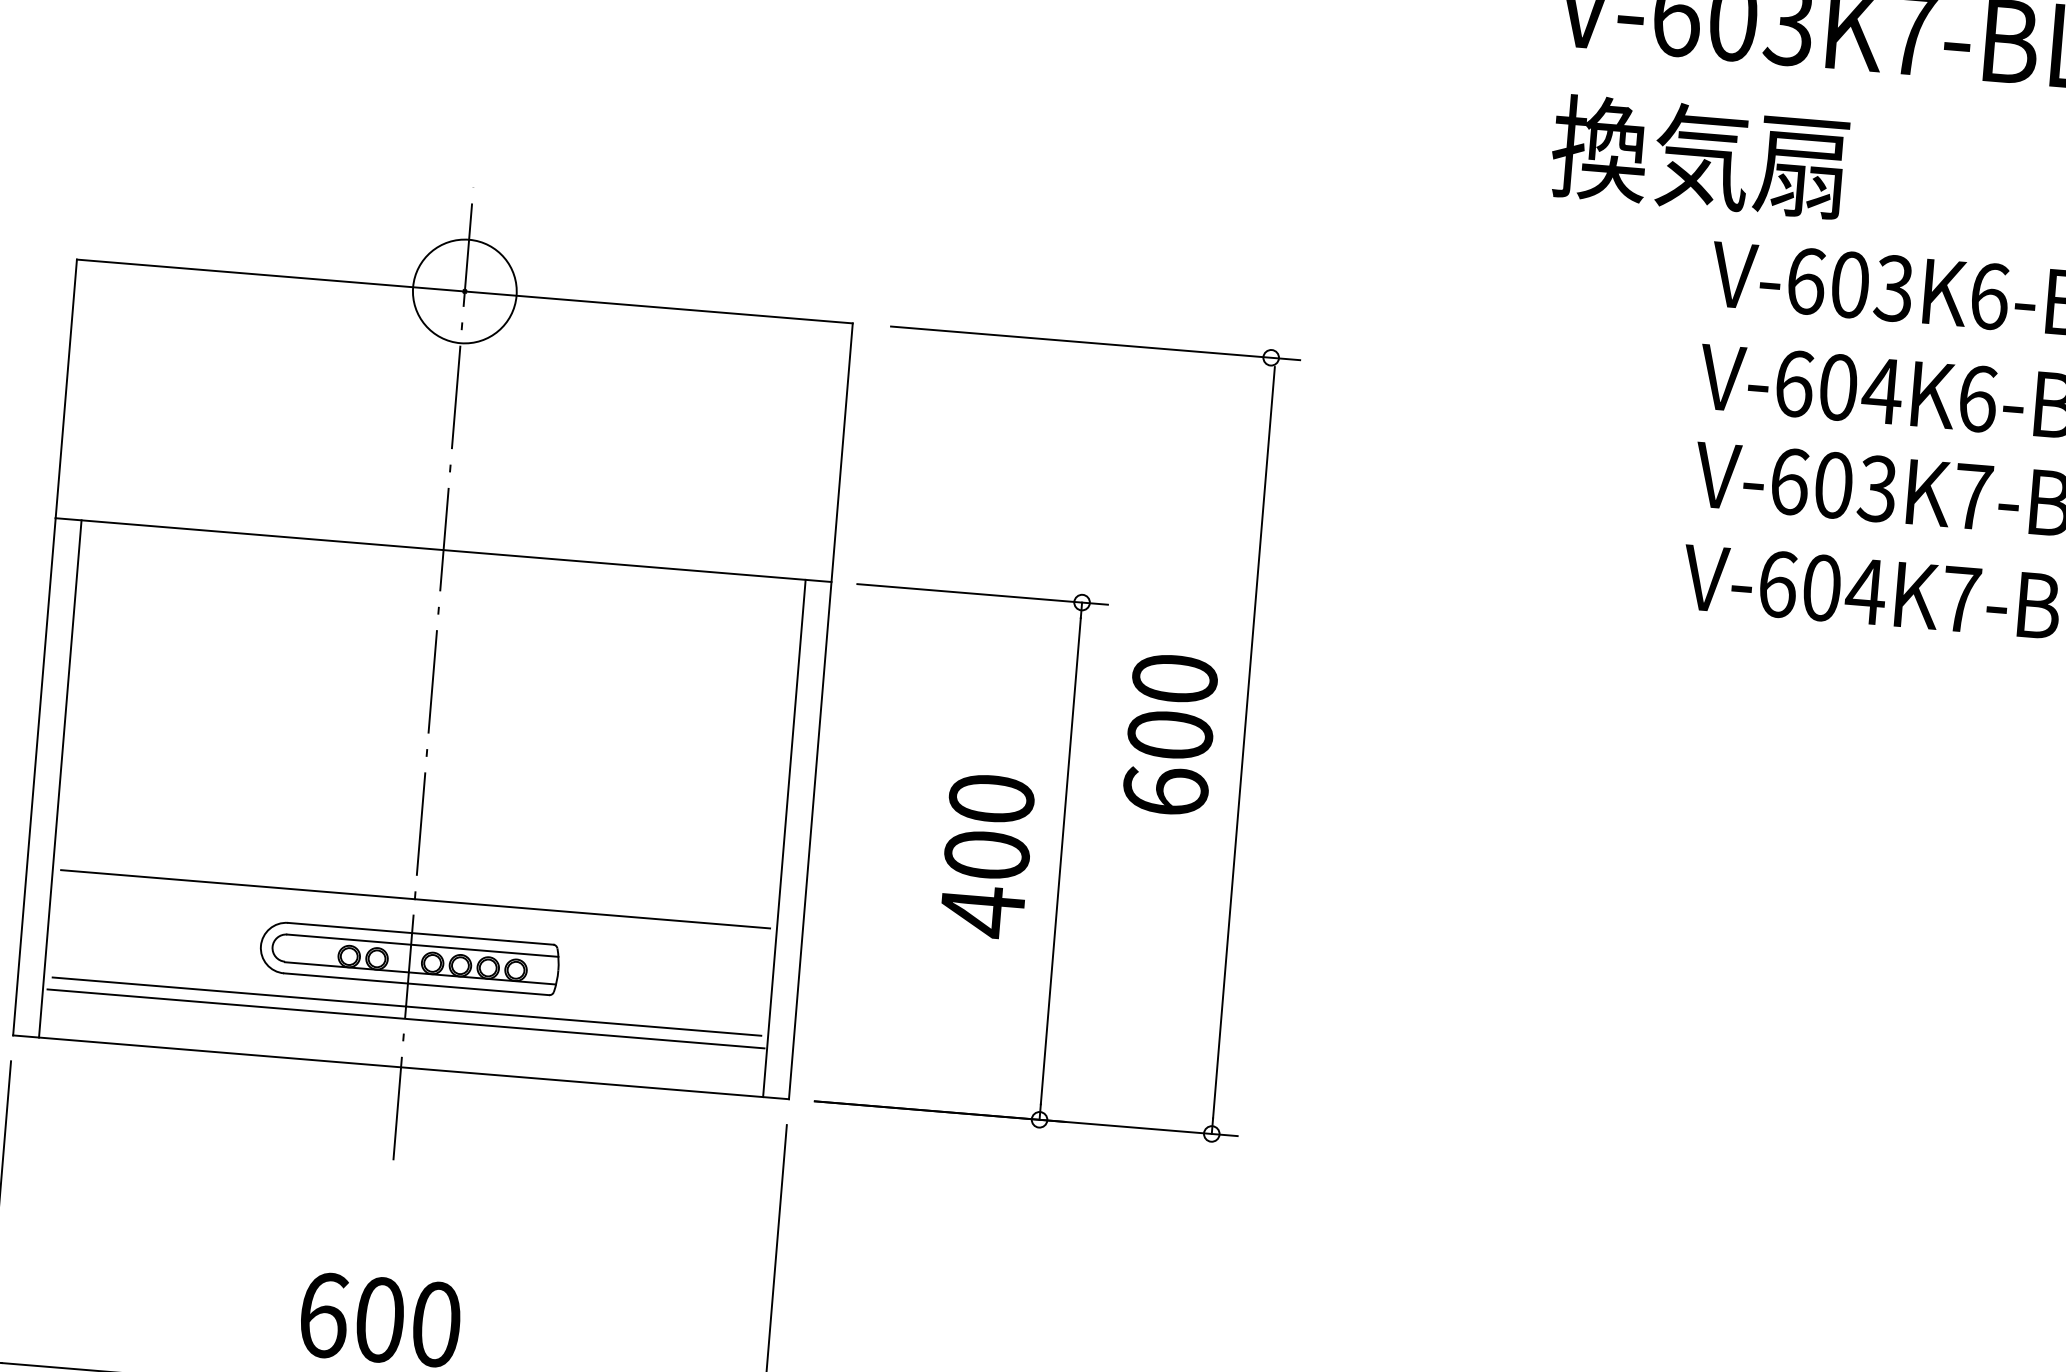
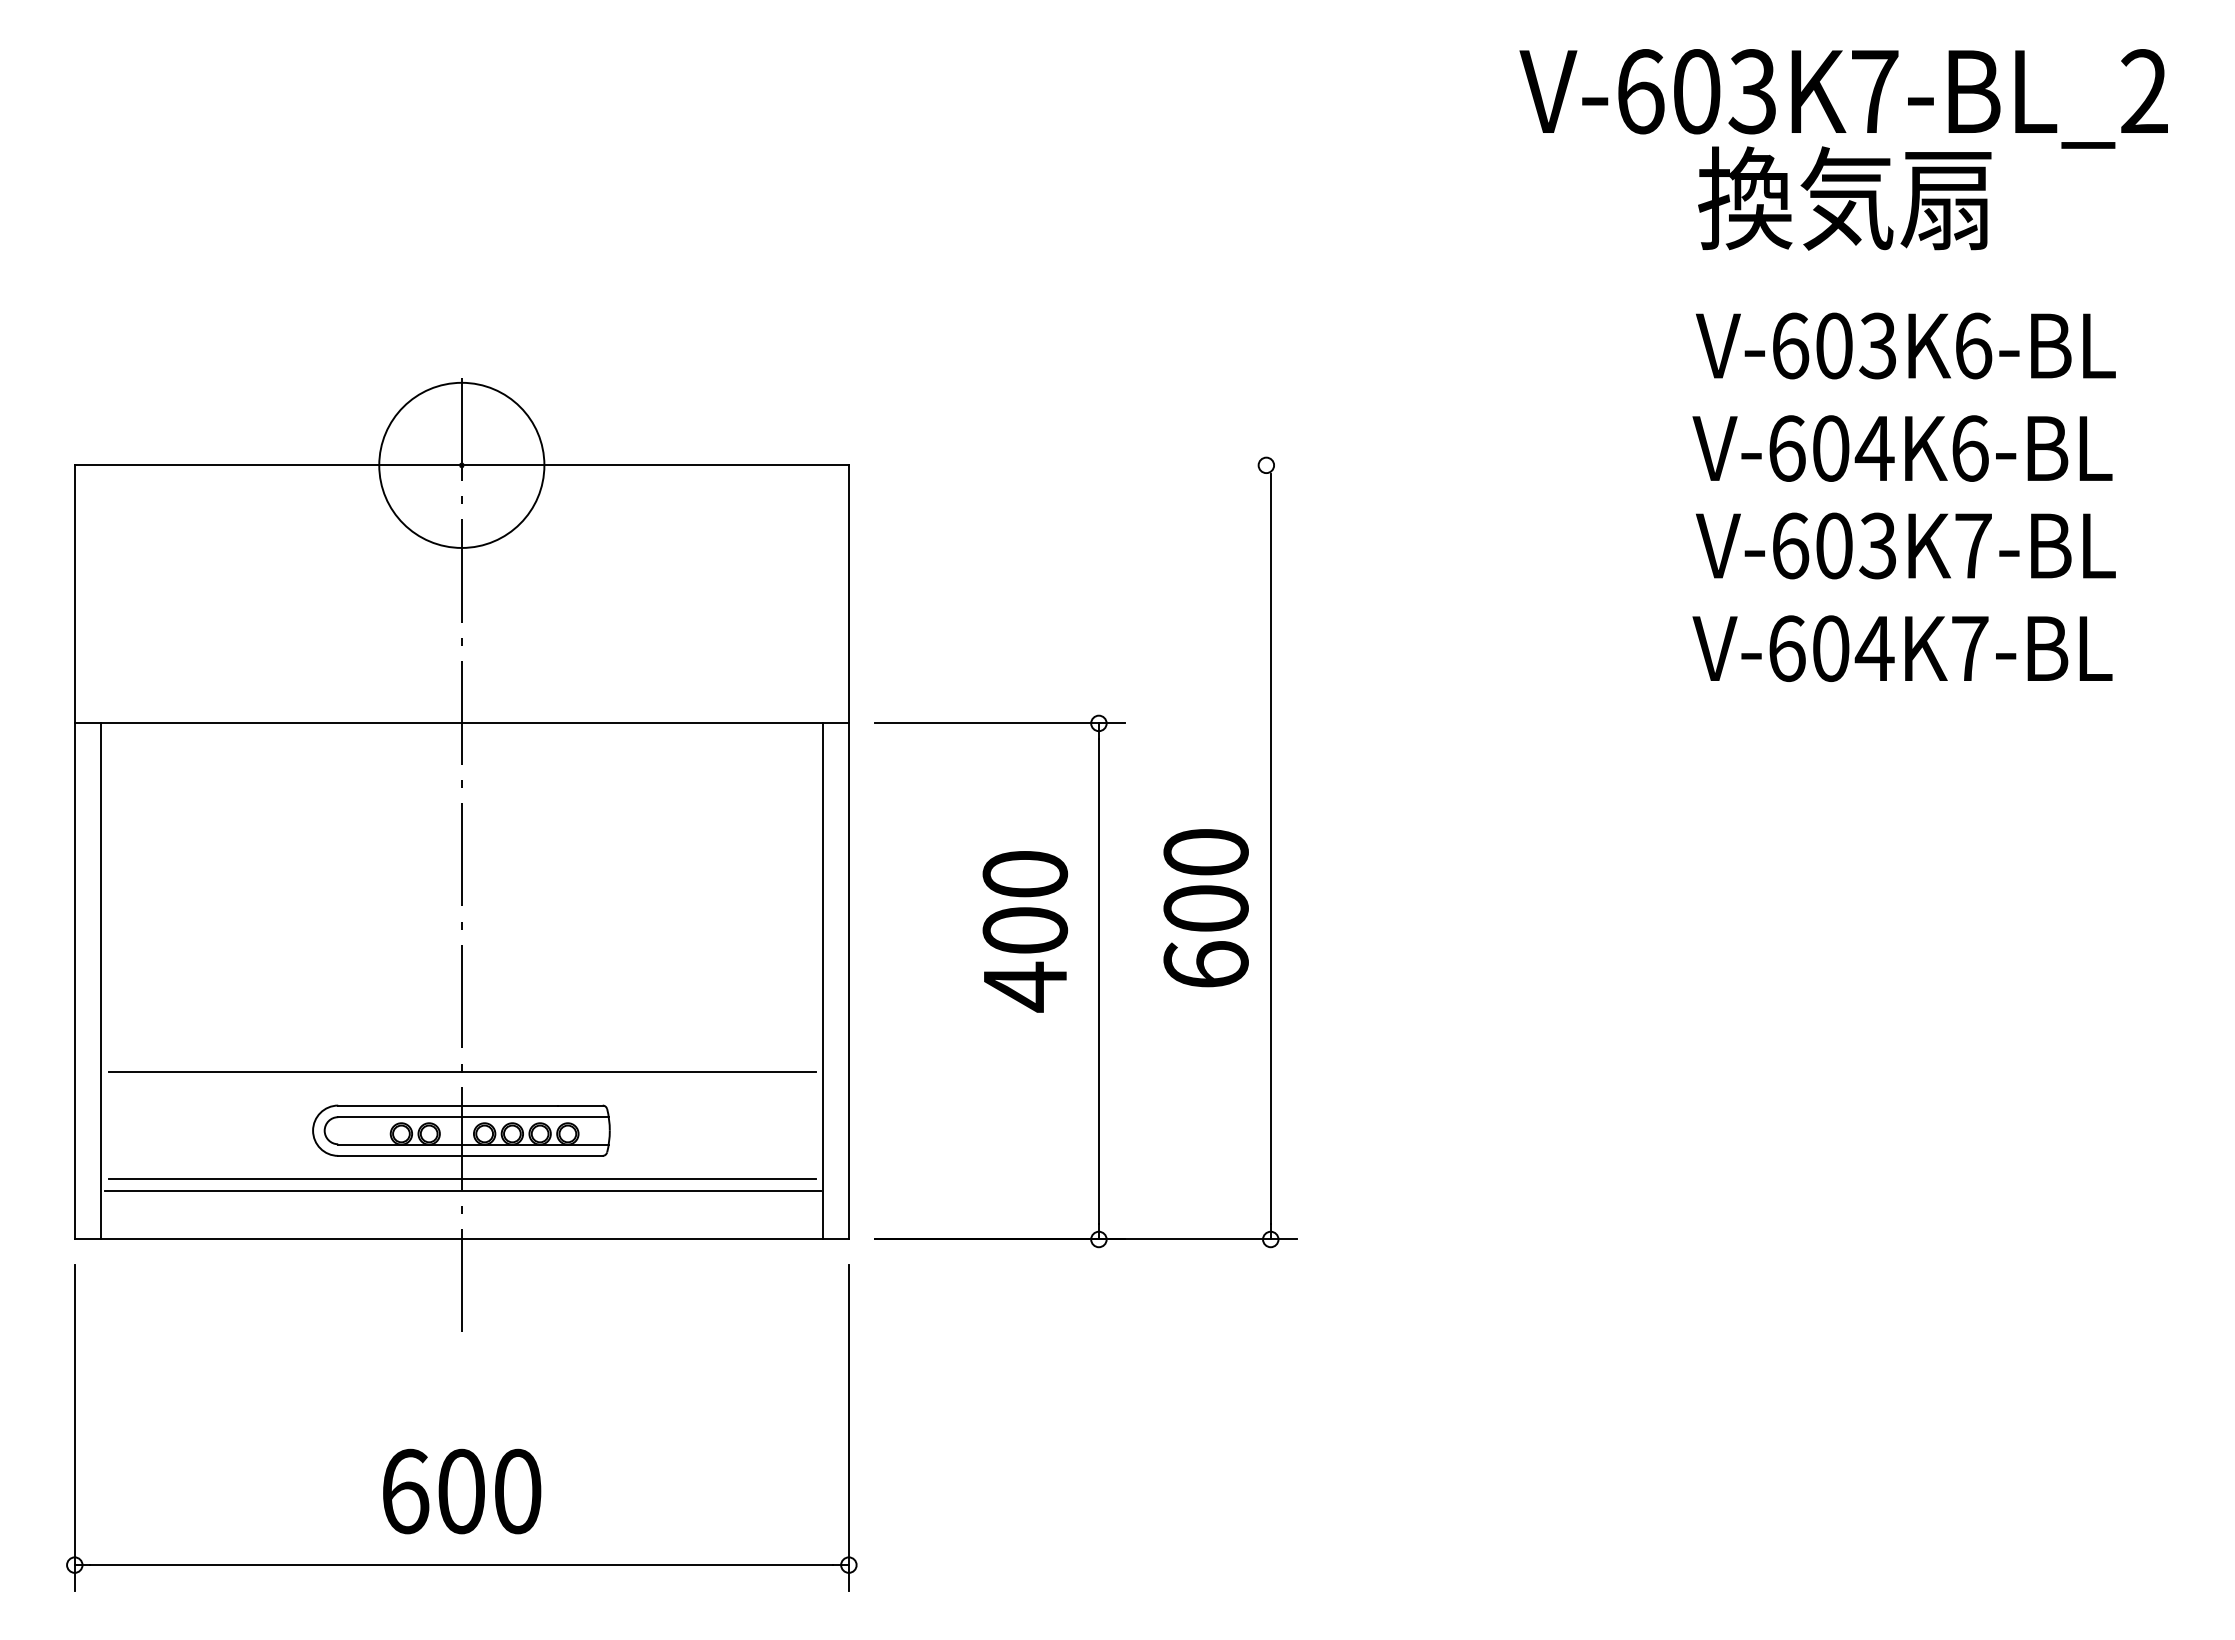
text: (1699, 157) -> (1844, 198), moved
circle: (464, 291) -> (461, 465), size x1.6
line: (1095, 343) -> (1091, 465), removed
text: (1169, 734) -> (1205, 908), moved
text: (987, 856) -> (1025, 931), moved

